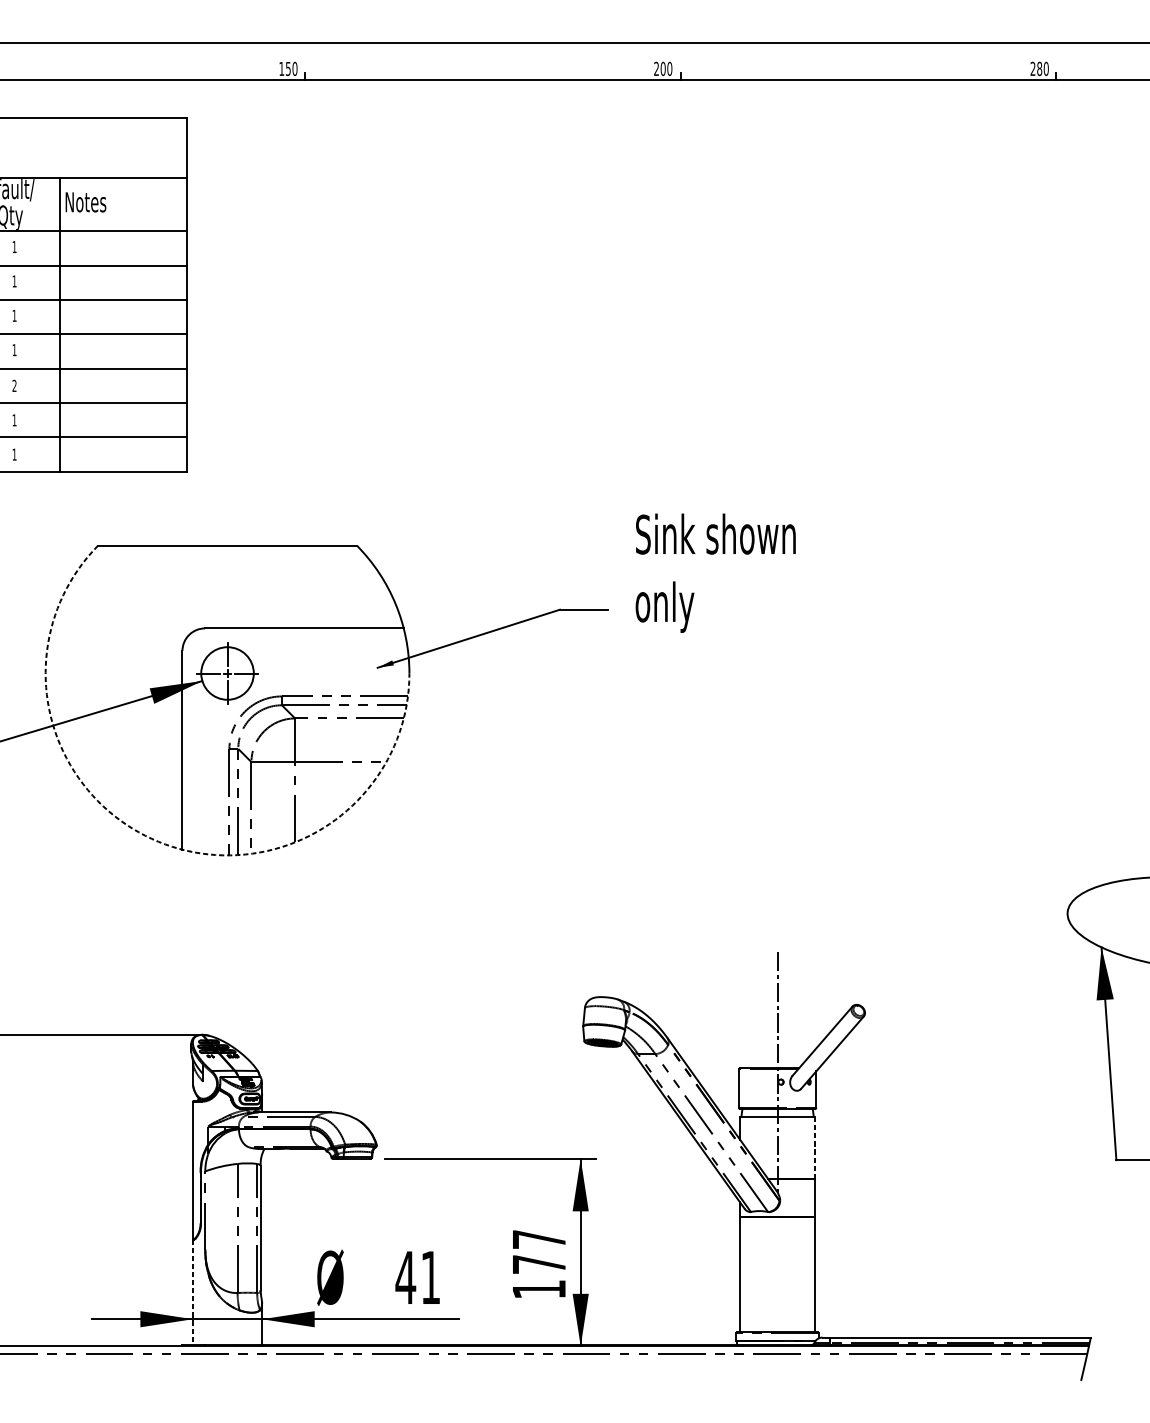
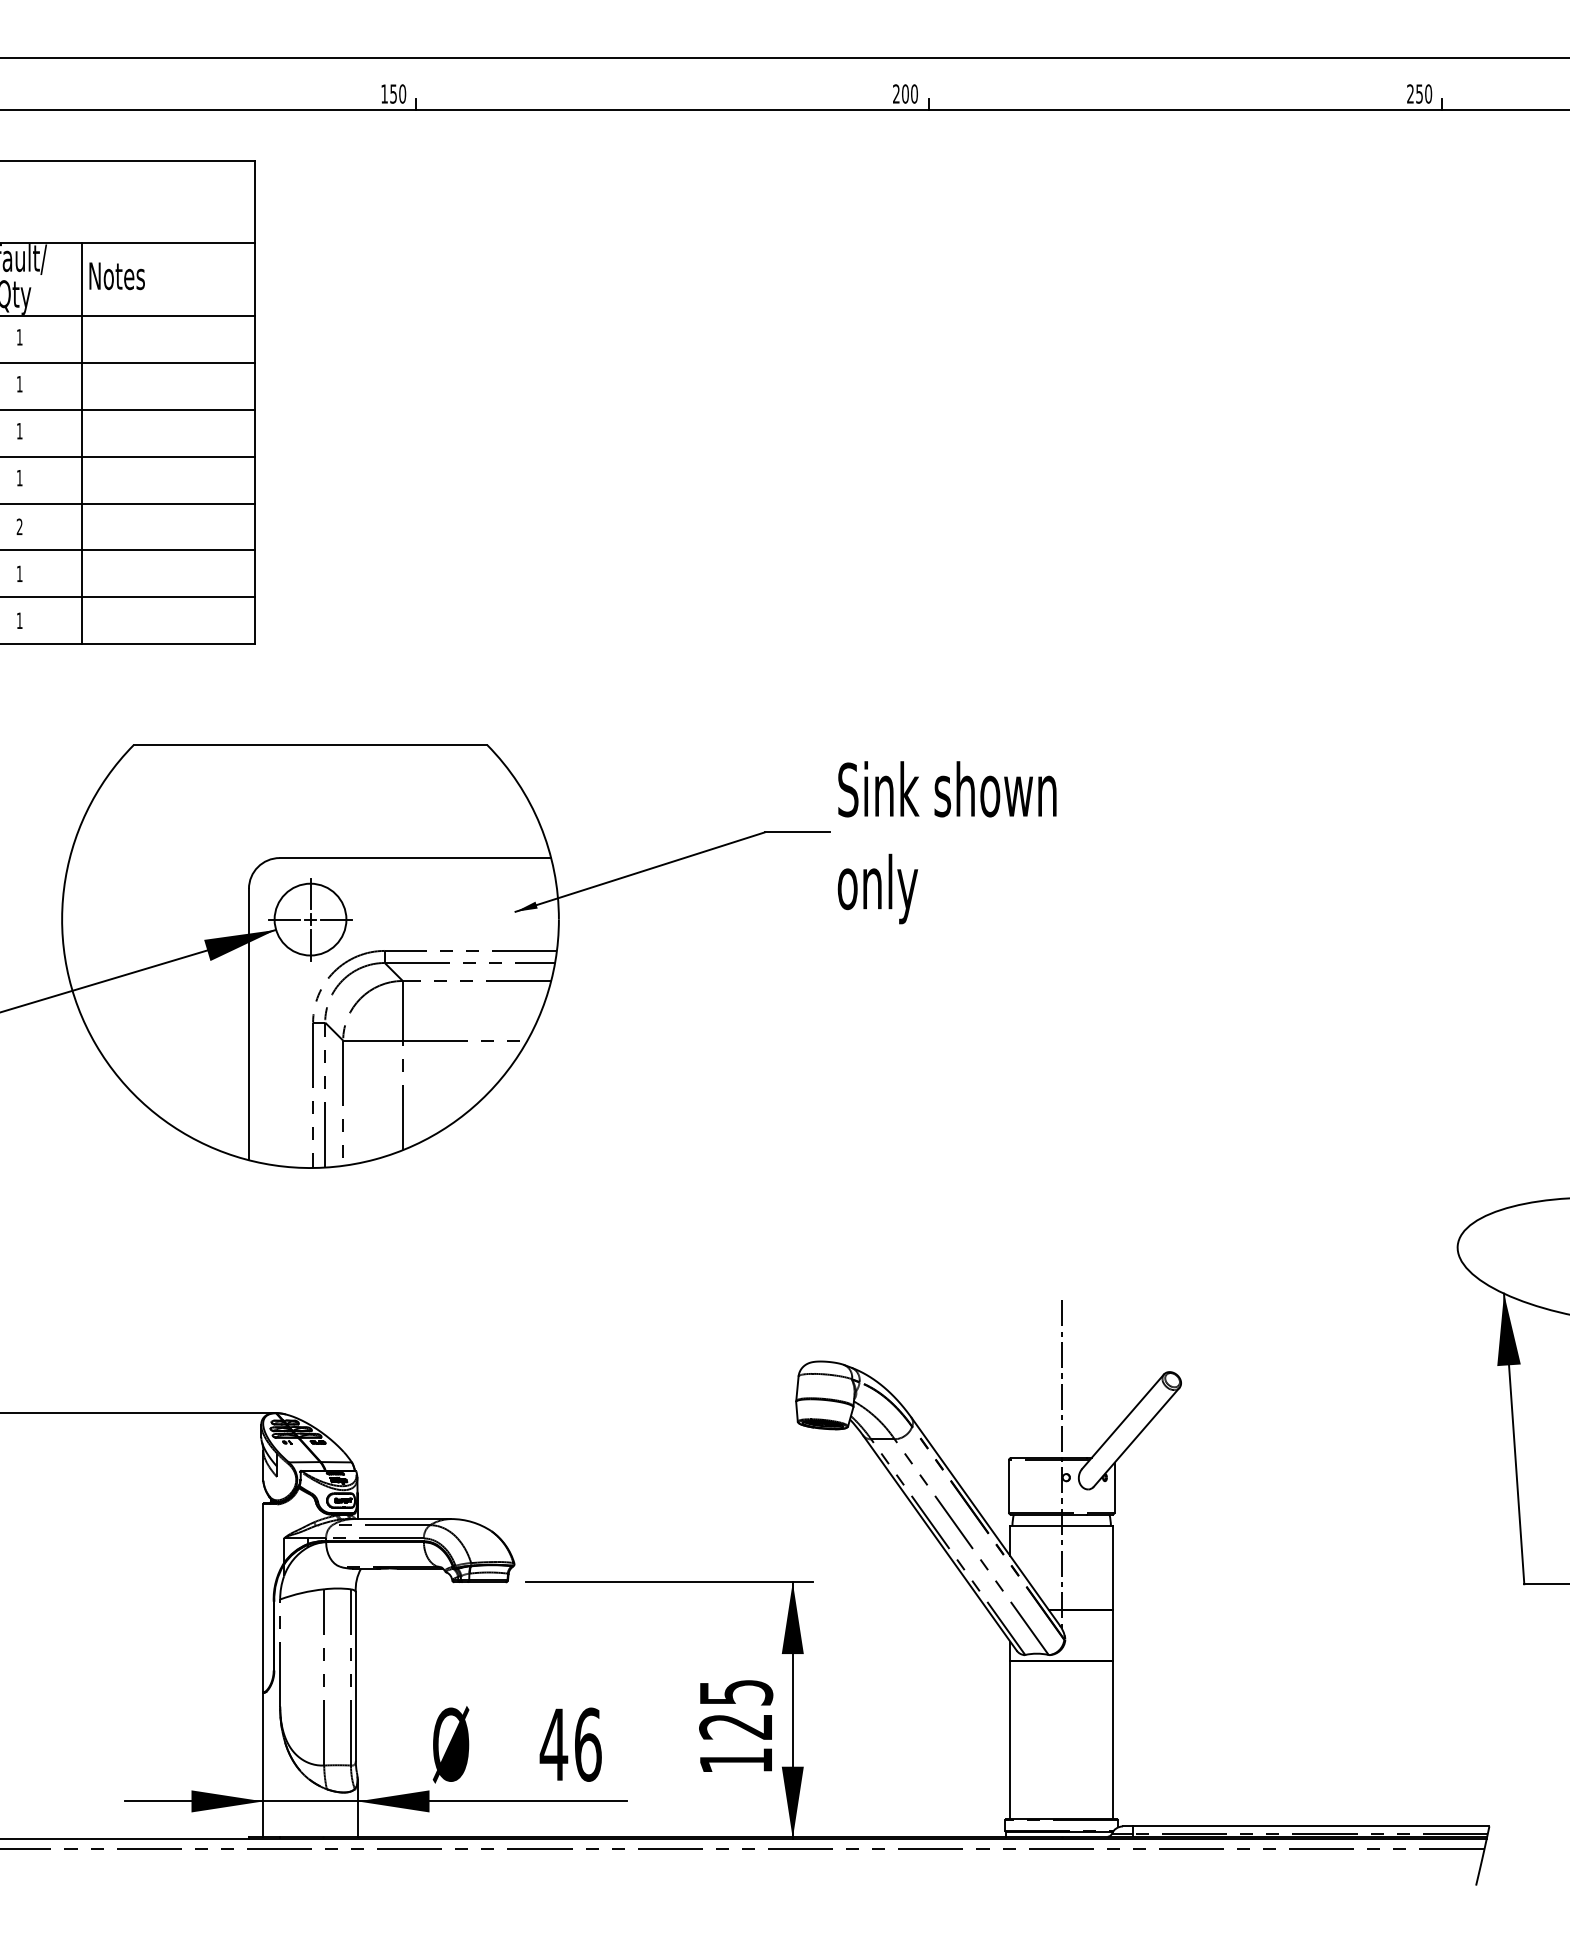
text: (1039, 68) -> (1419, 93), 280 -> 250
text: (715, 573) -> (946, 842), moved
arc: (158, 841) -> (216, 1149), dashed -> solid
line: (814, 1147) -> (1112, 1567), dashed -> solid
text: (539, 1251) -> (736, 1709), 177 -> 125
text: (431, 1277) -> (588, 1744), 41 -> 46
line: (193, 1292) -> (263, 1764), dashed -> solid

